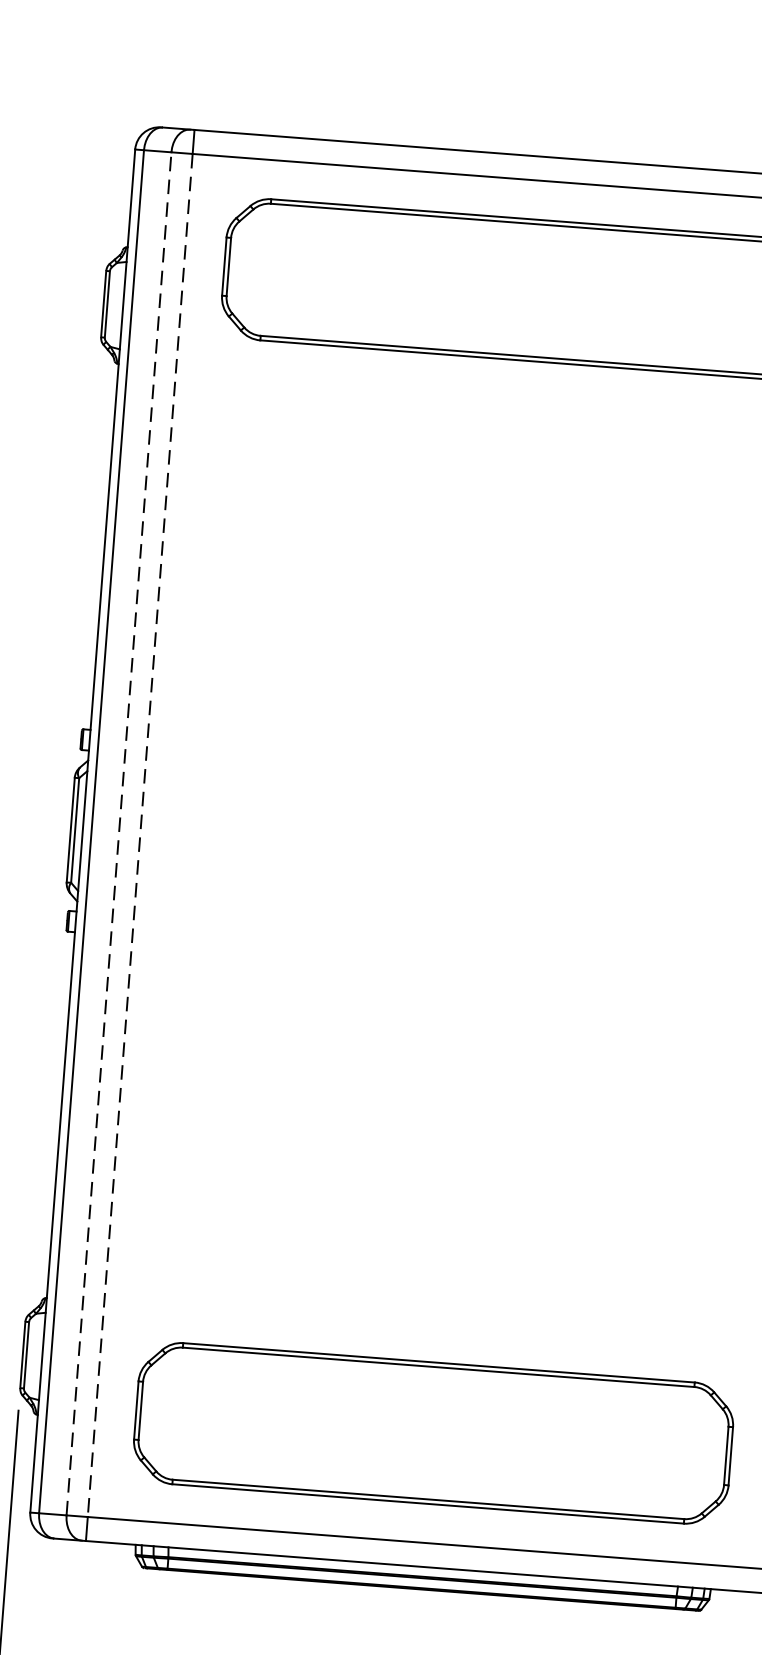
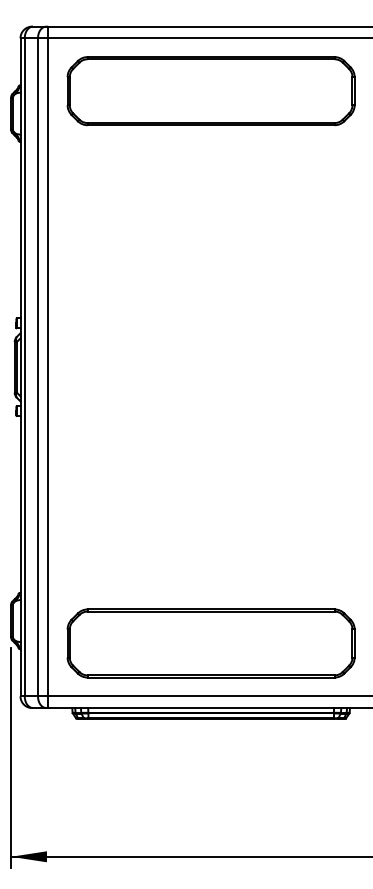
line: (120, 832) -> (38, 366), dashed -> solid
line: (140, 835) -> (48, 367), dashed -> solid

